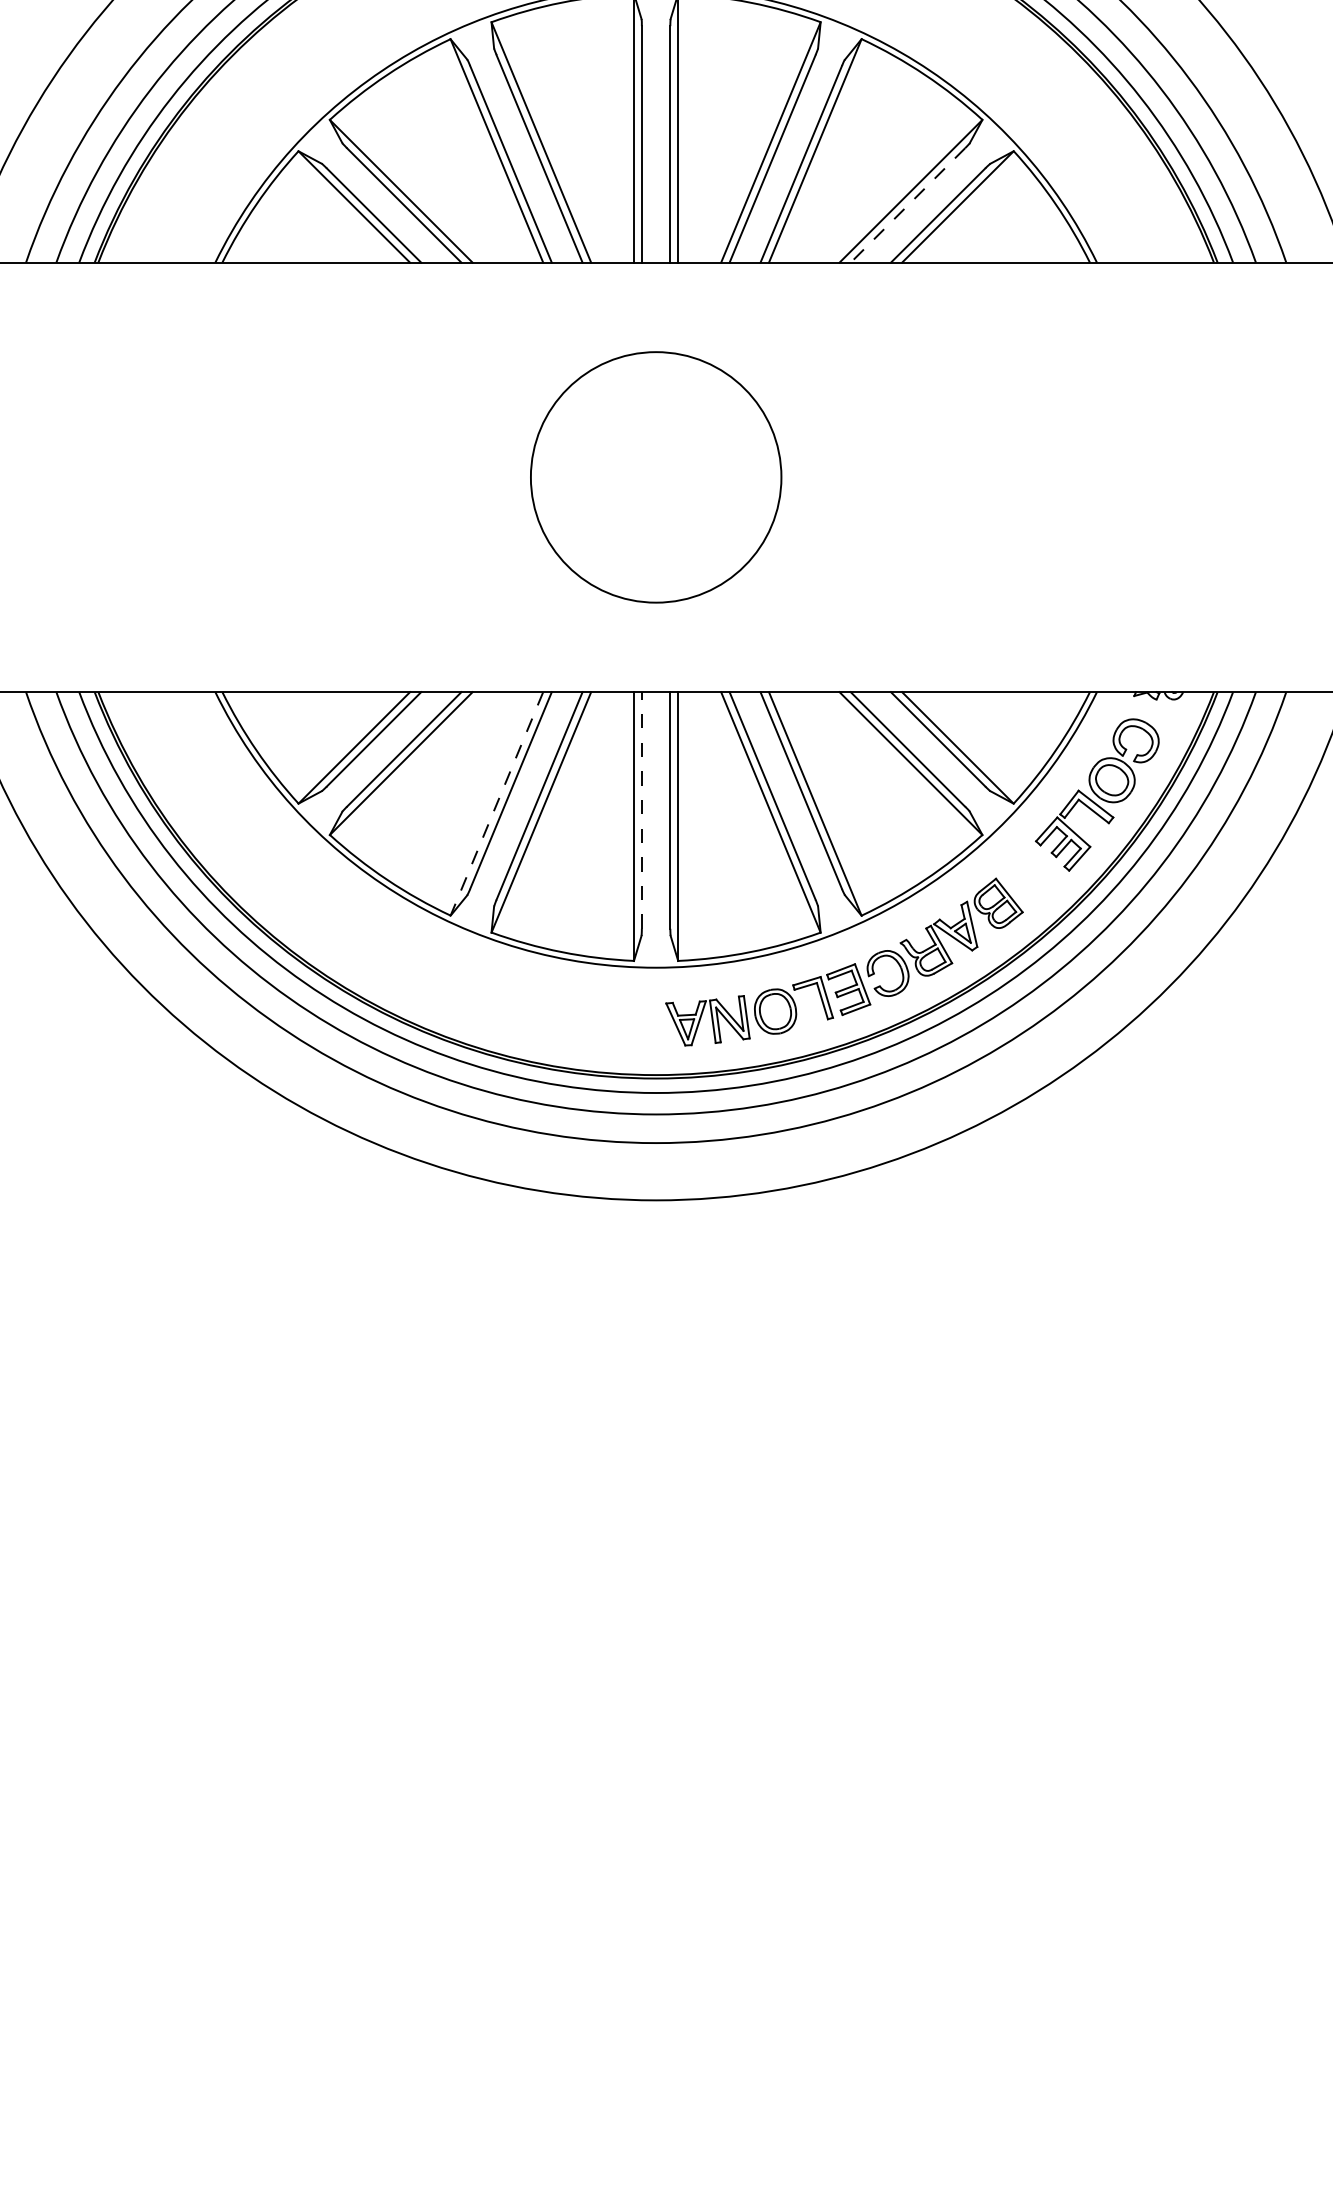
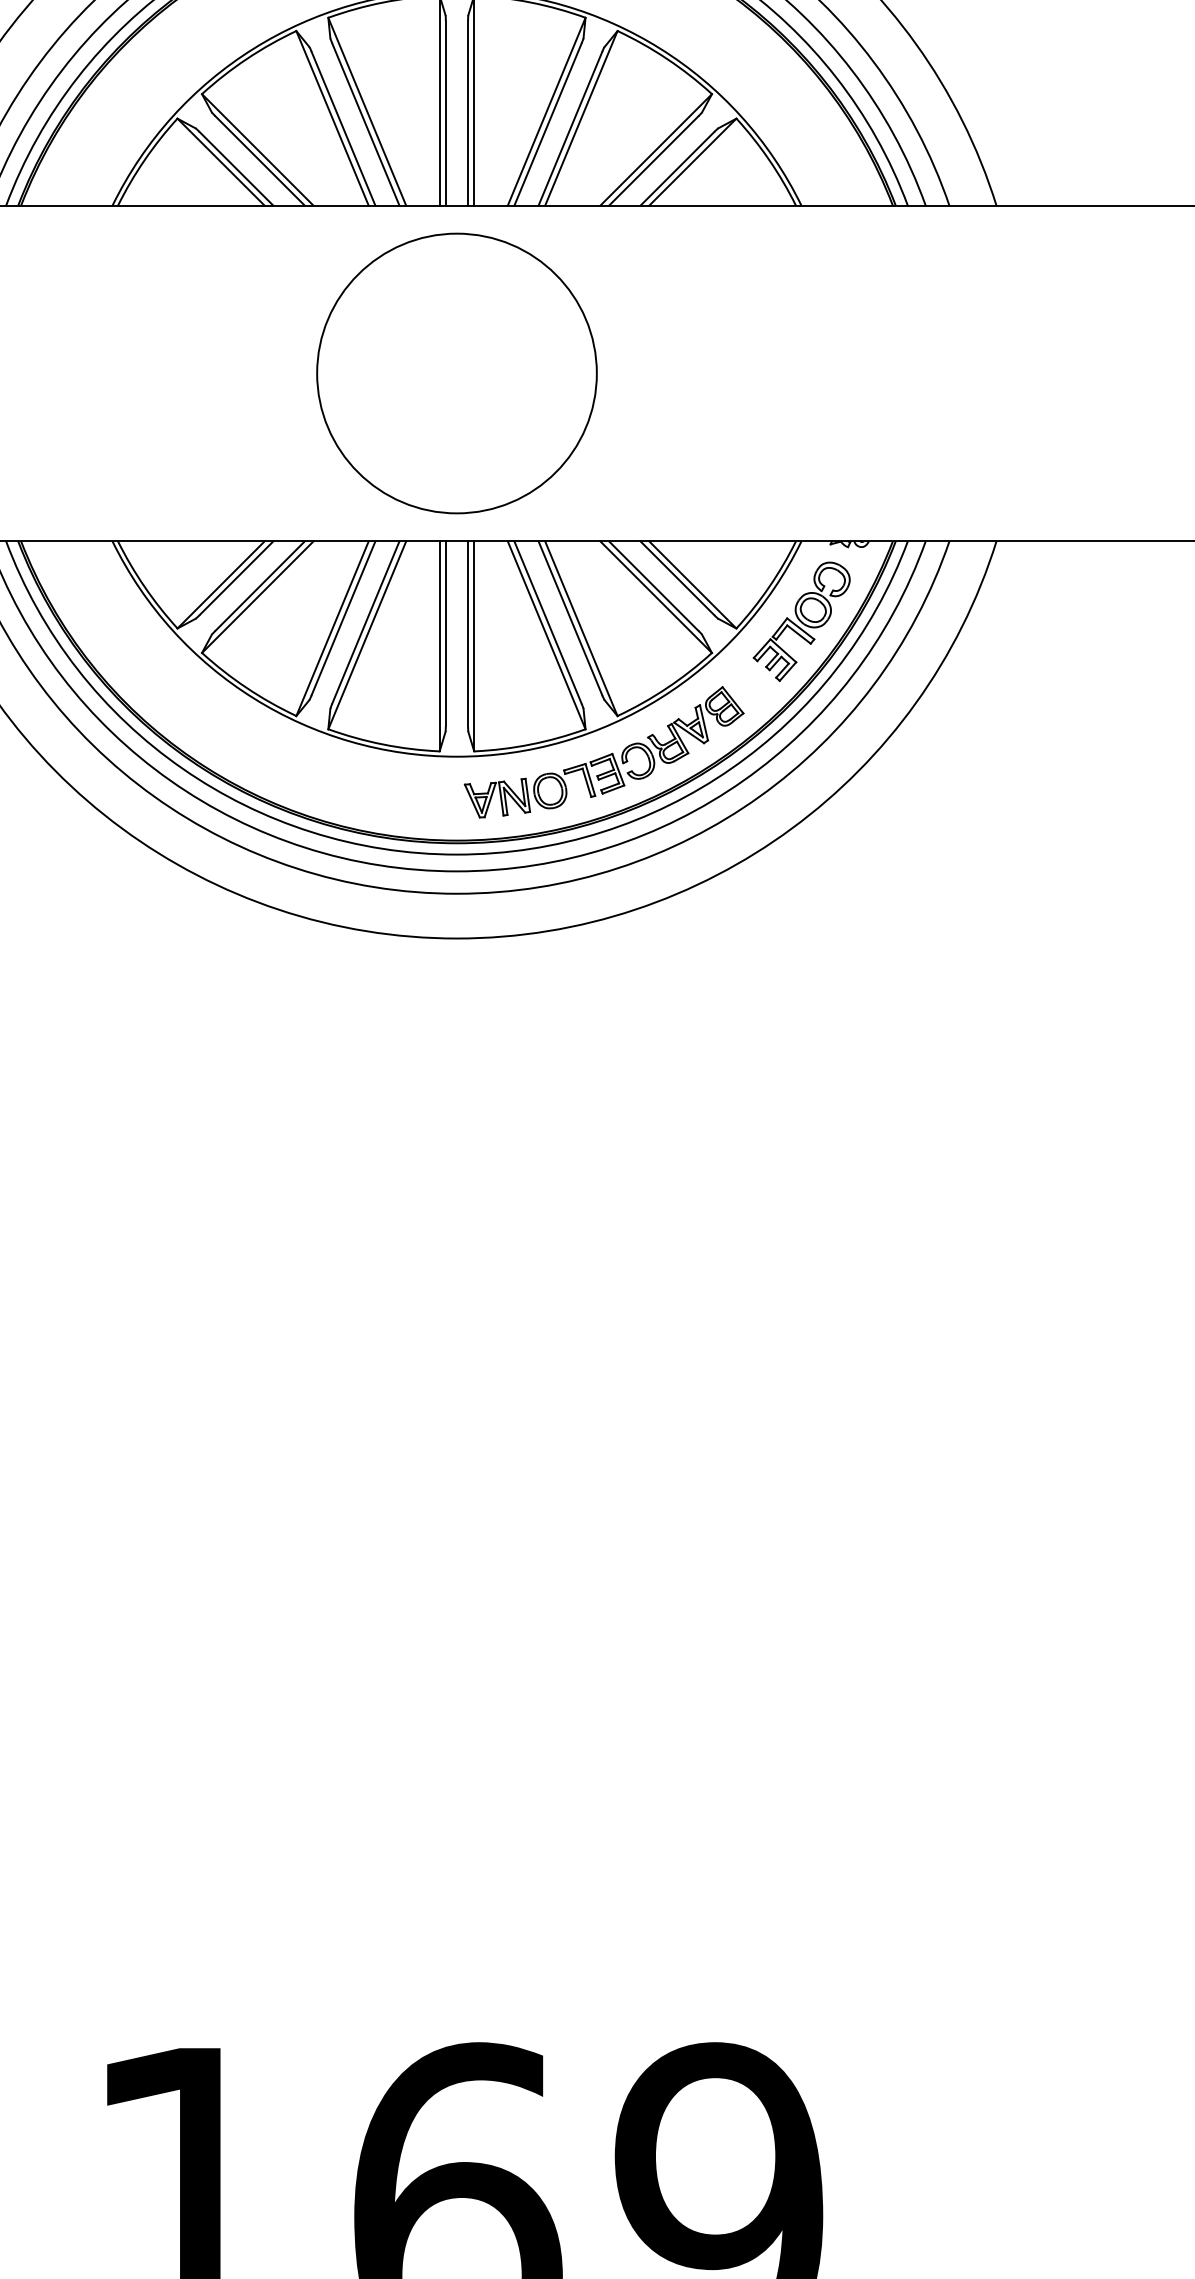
line: (907, 206) -> (653, 161), dashed -> solid
circle: (655, 477) -> (456, 373), size x1.43
line: (496, 803) -> (332, 628), dashed -> solid
line: (641, 810) -> (445, 633), dashed -> solid

